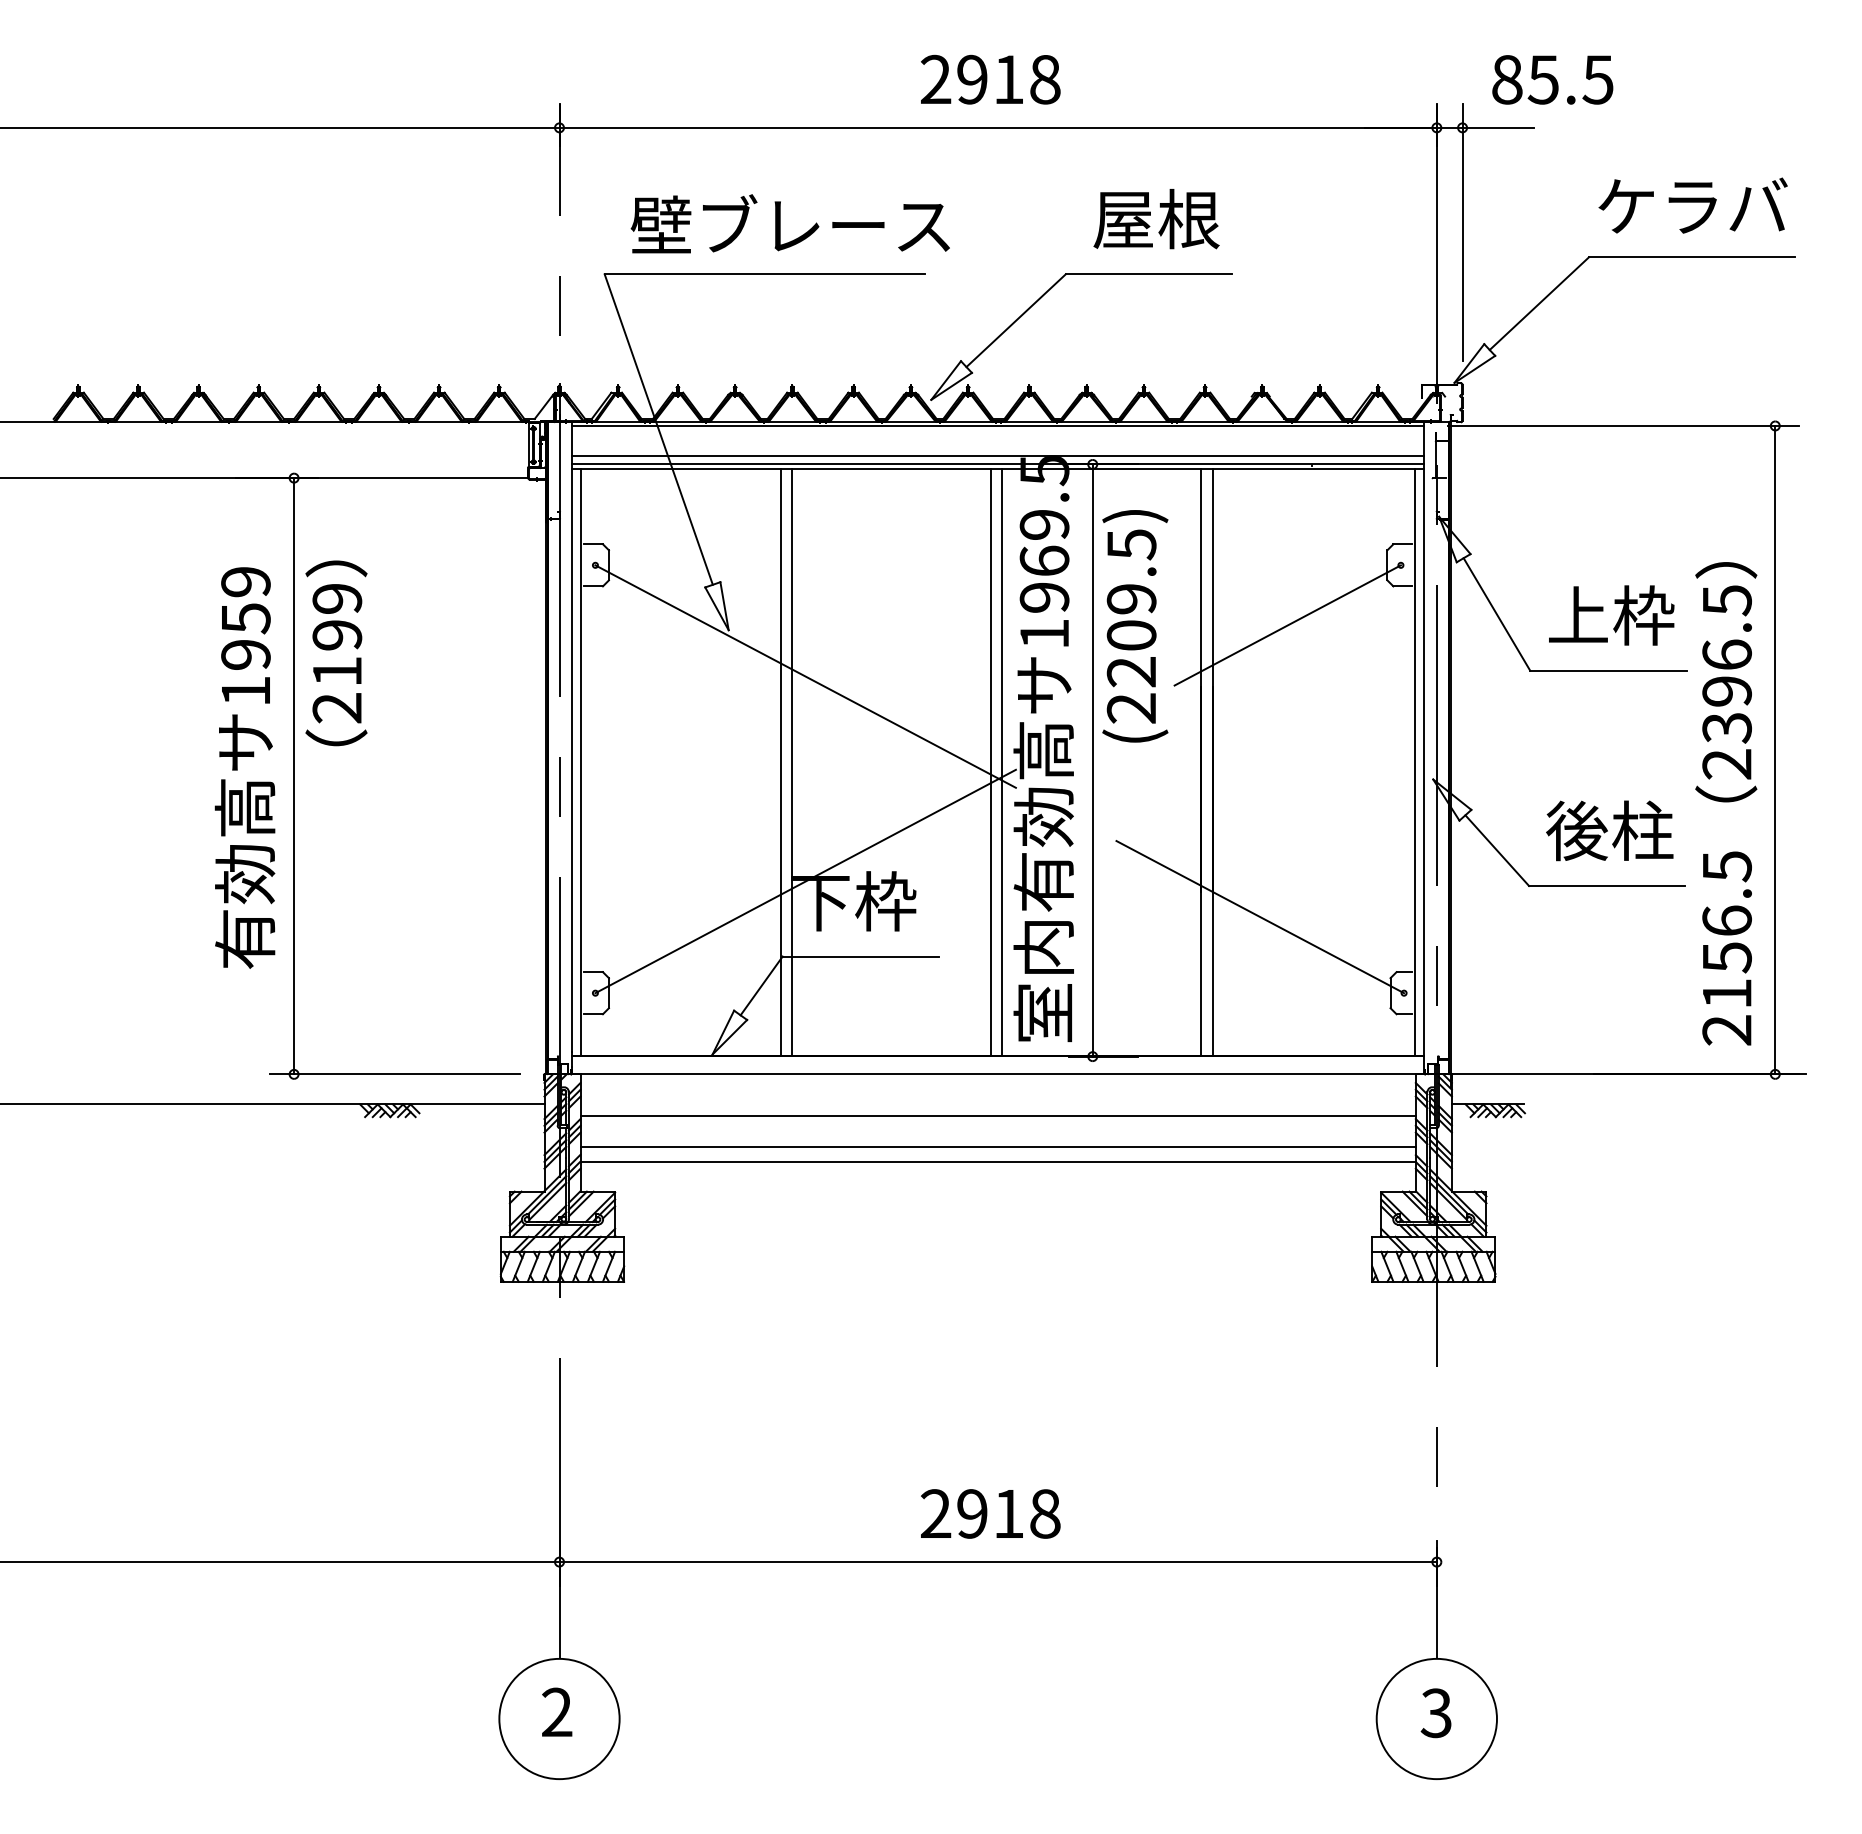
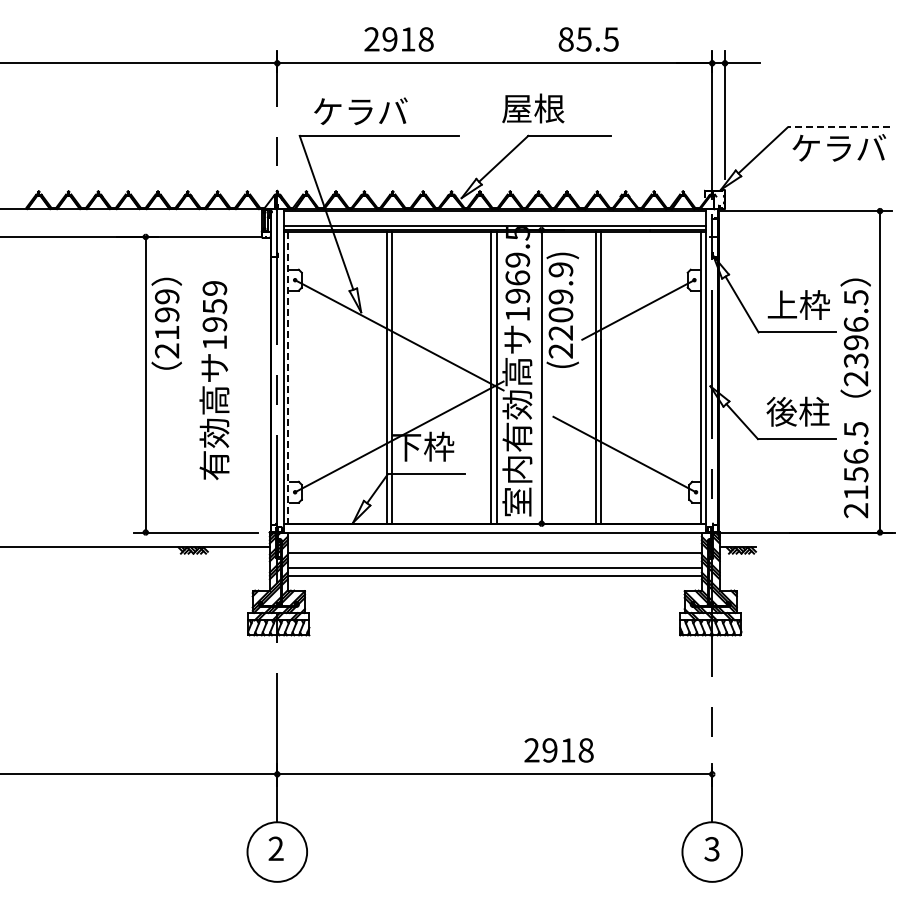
text: (989, 79) -> (398, 39), moved
text: (1552, 79) -> (588, 39), moved
text: (1691, 204) -> (838, 147), moved
text: (1156, 219) -> (533, 108), moved
text: (789, 223) -> (391, 110), 壁ブレース -> ケラバ
line: (1691, 257) -> (838, 127), solid -> dashed
text: (1130, 543) -> (560, 269), (2209.5) -> (2209.9)
line: (582, 761) -> (288, 377), solid -> dashed
text: (245, 767) -> (214, 380), moved
text: (989, 1514) -> (558, 750), moved

